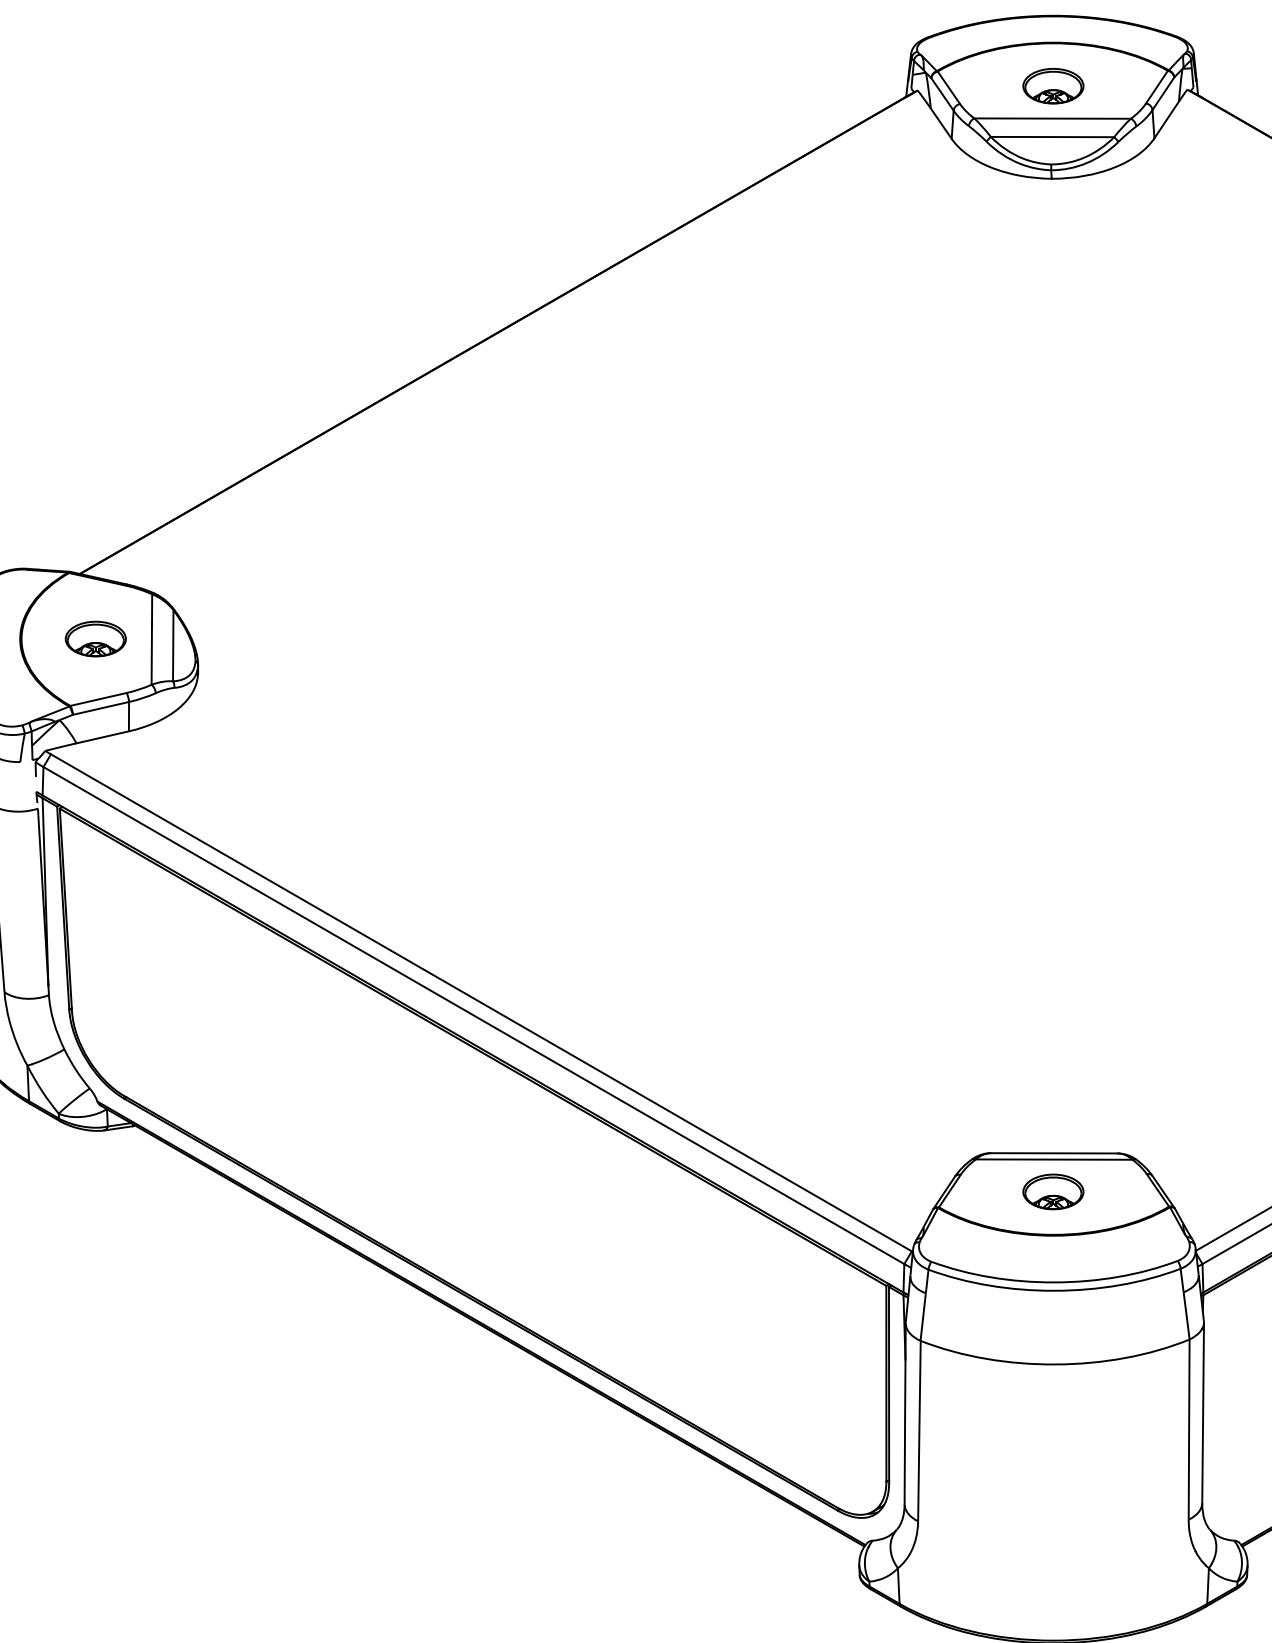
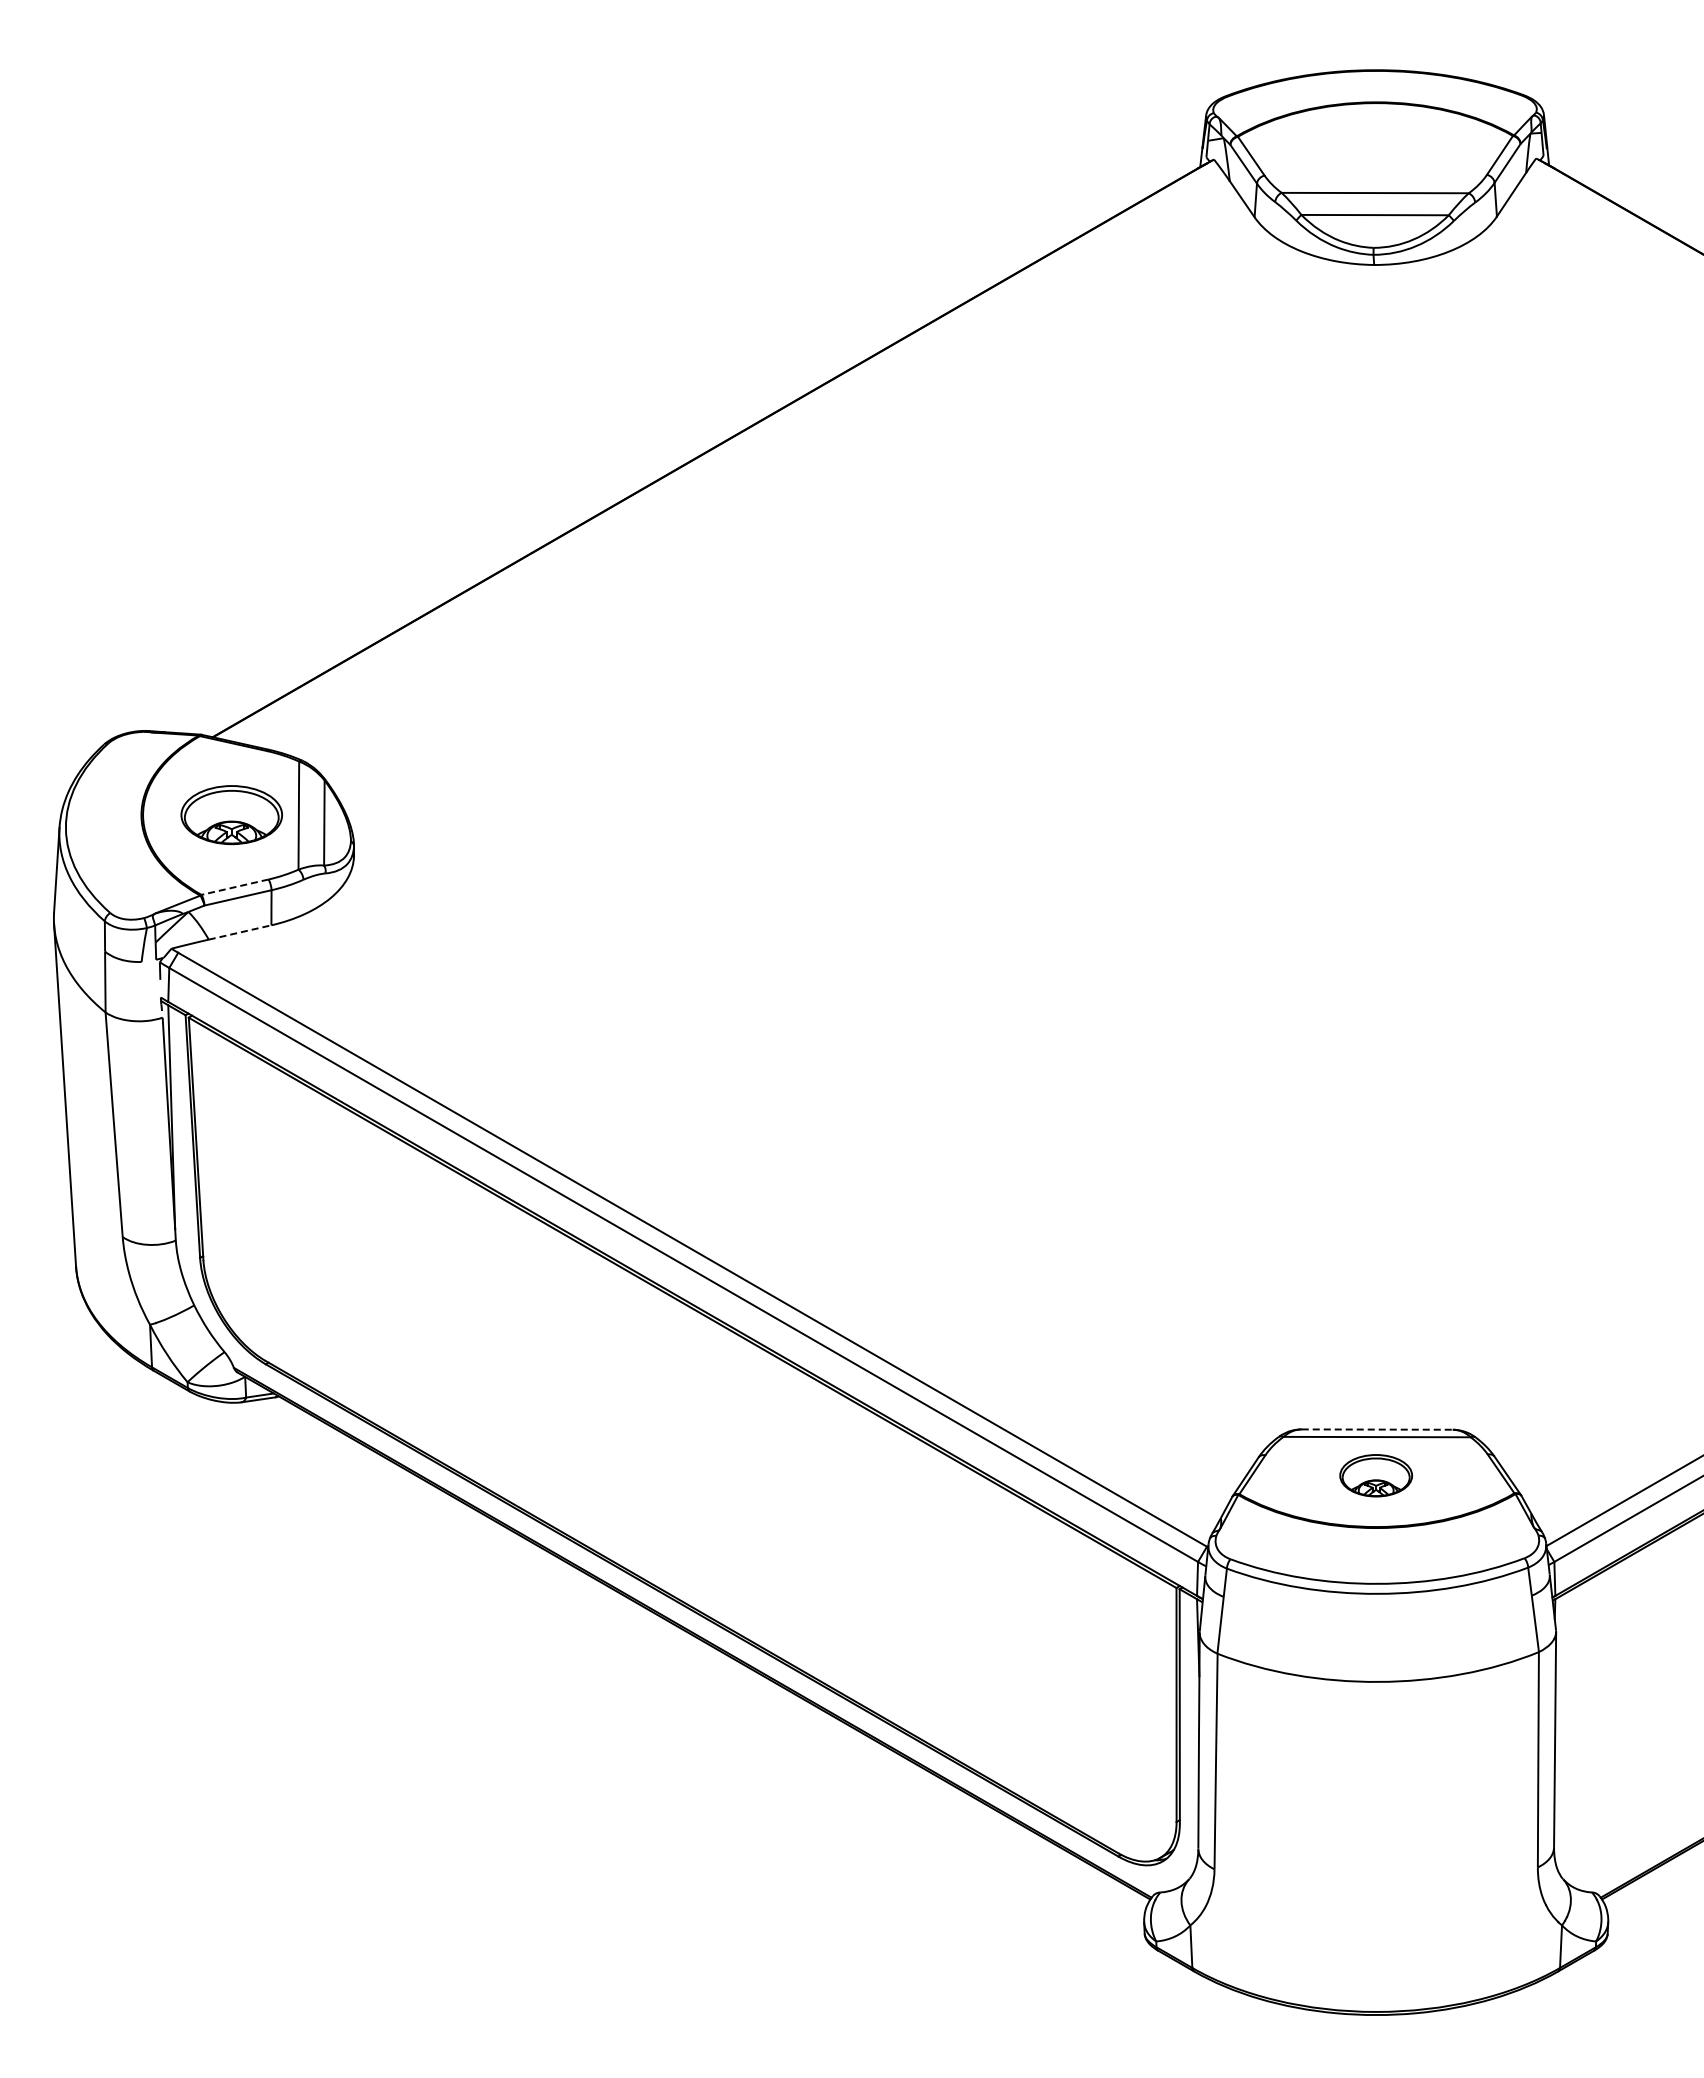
part: (1052, 85) -> (1375, 153), removed
part: (95, 638) -> (231, 814), size x1.4
line: (98, 699) -> (234, 887), solid -> dashed
line: (103, 737) -> (240, 932), solid -> dashed
line: (1054, 1153) -> (1377, 1429), solid -> dashed

